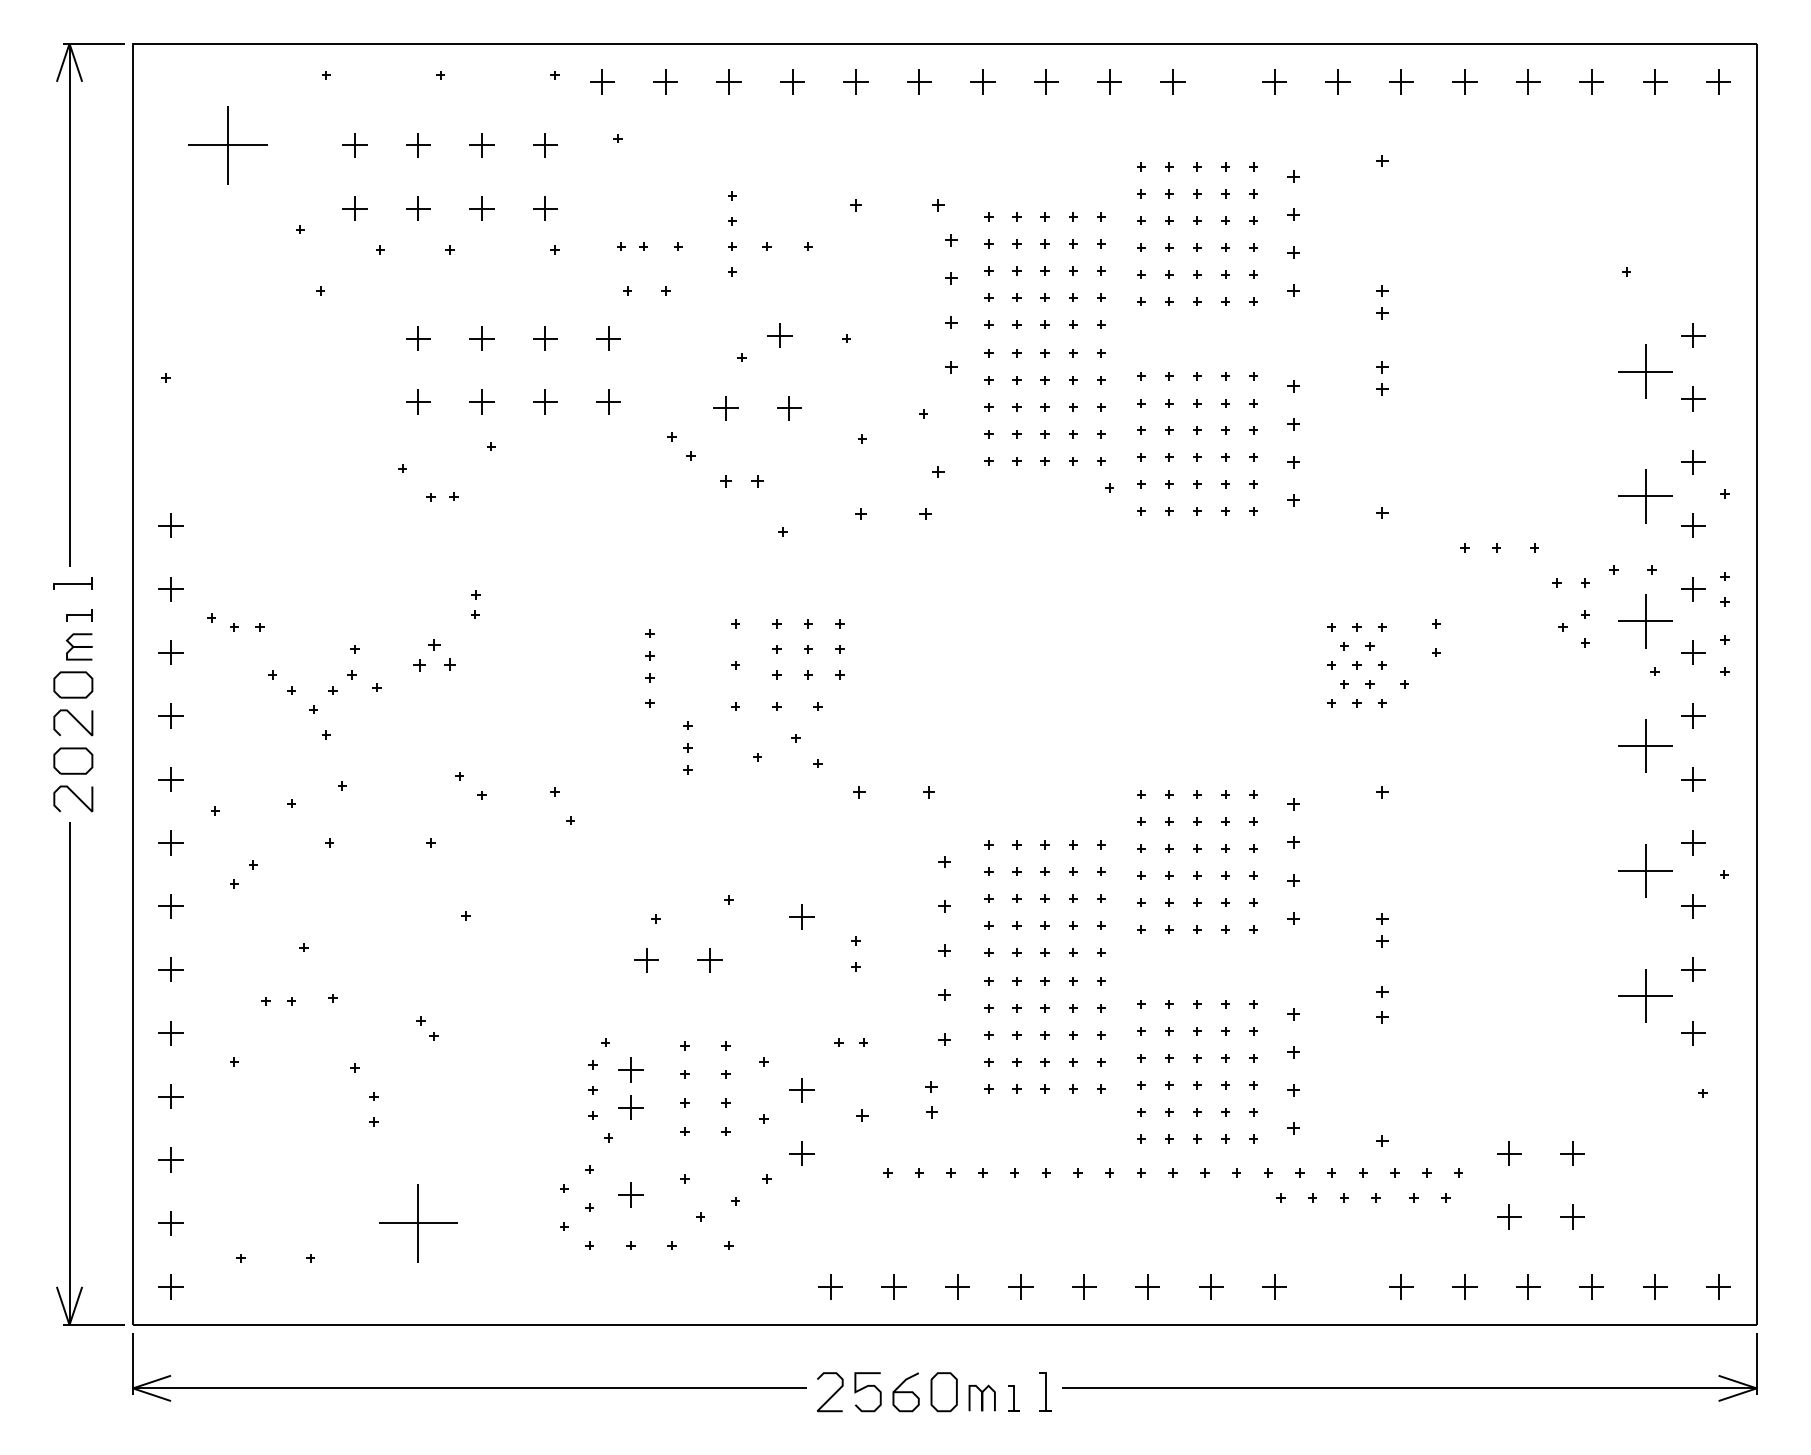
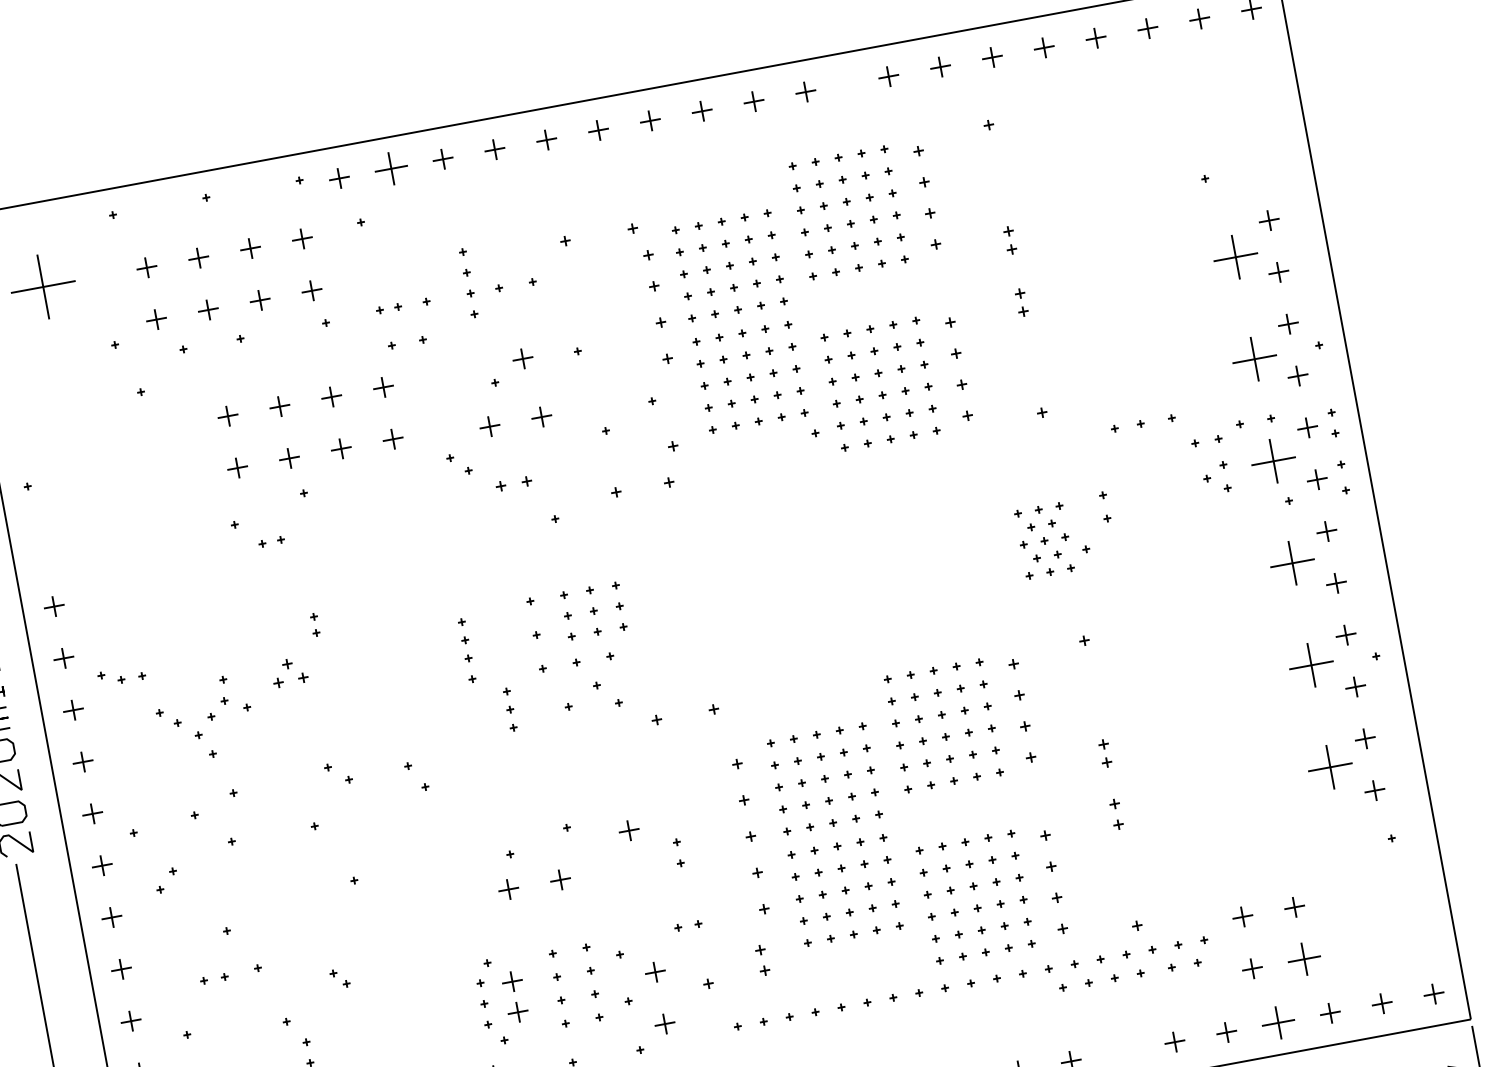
part: (665, 81) -> (391, 168), size x1.6
part: (1572, 1216) -> (1304, 958), size x1.6
part: (1528, 1286) -> (1278, 1022), size x1.6

